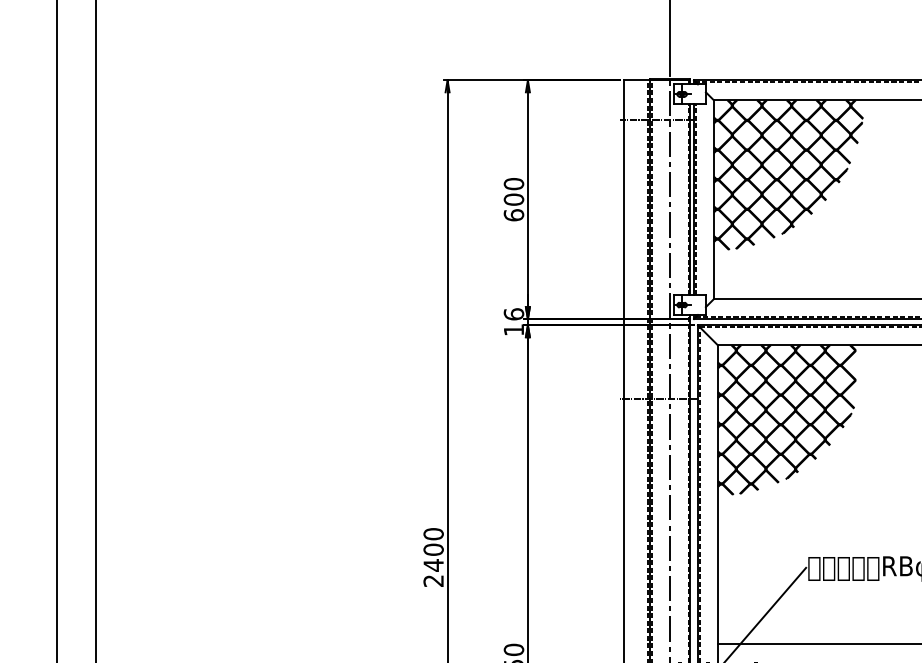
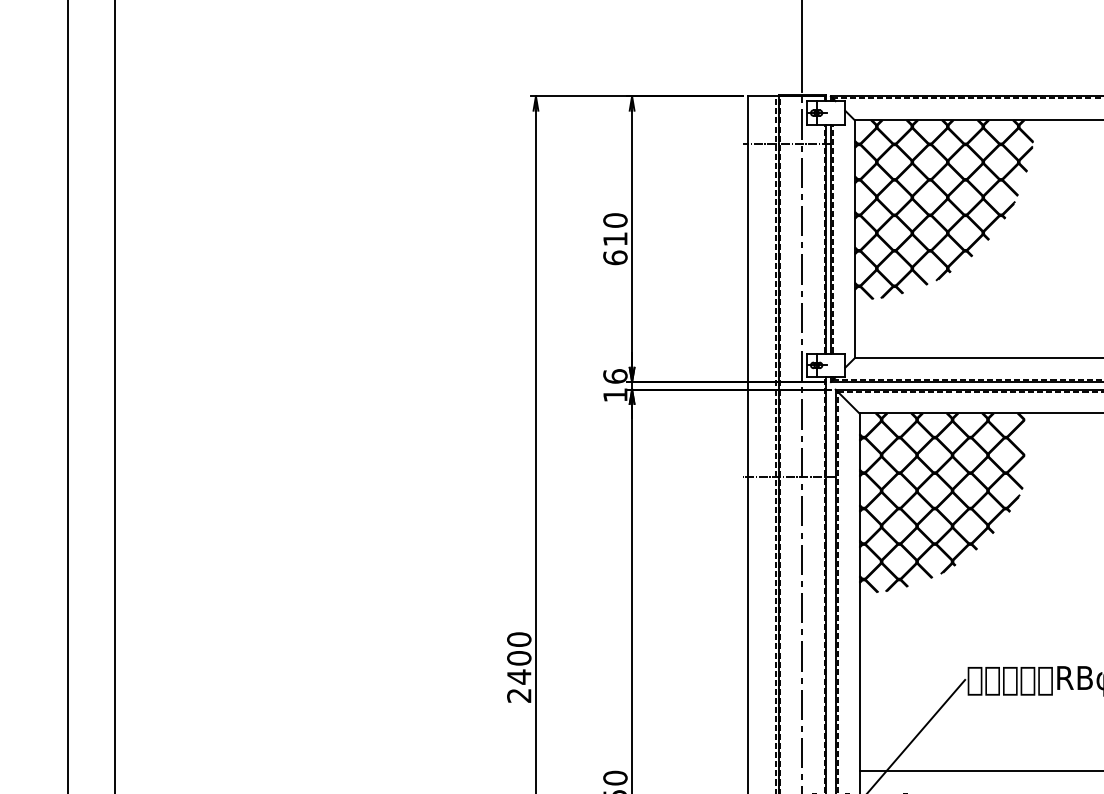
text: (513, 199) -> (614, 238), 600 -> 610

